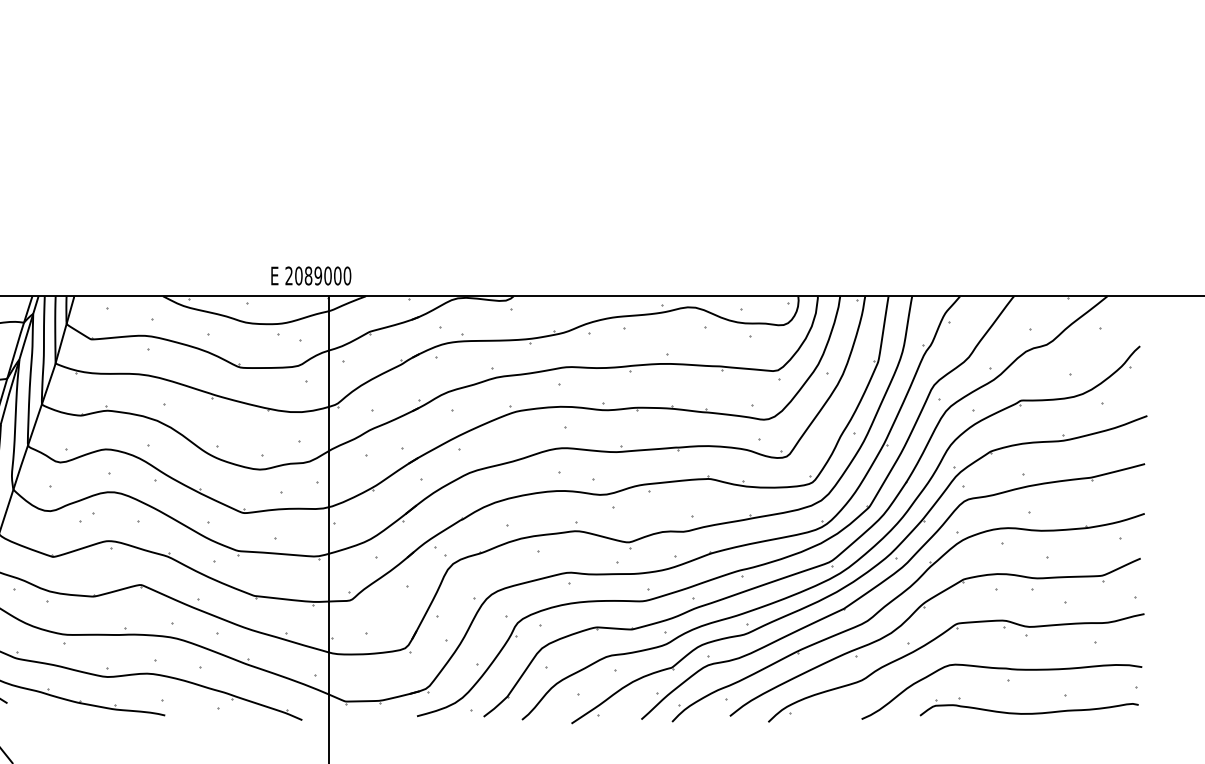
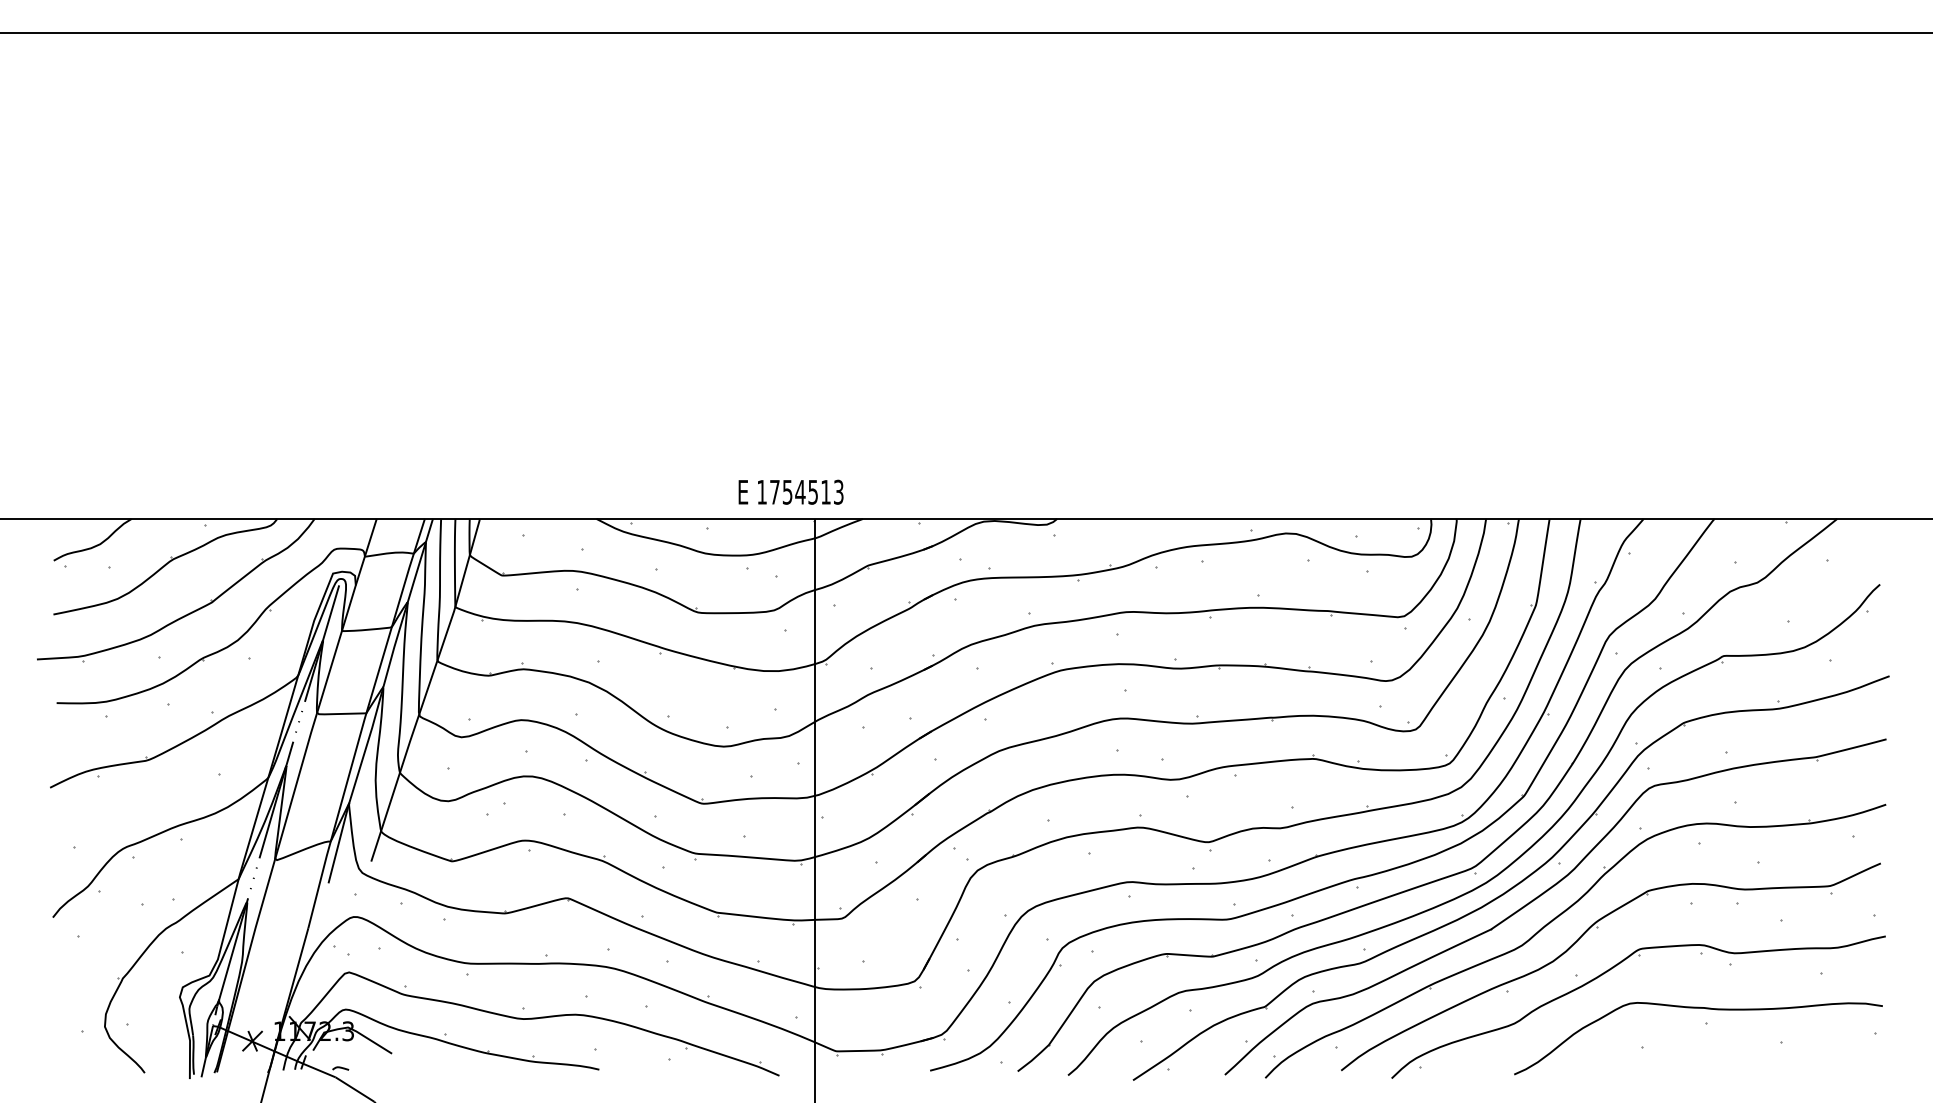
text: (318, 275) -> (800, 491), 2089000 -> 1754513
part: (1029, 713) -> (1734, 1066), removed

